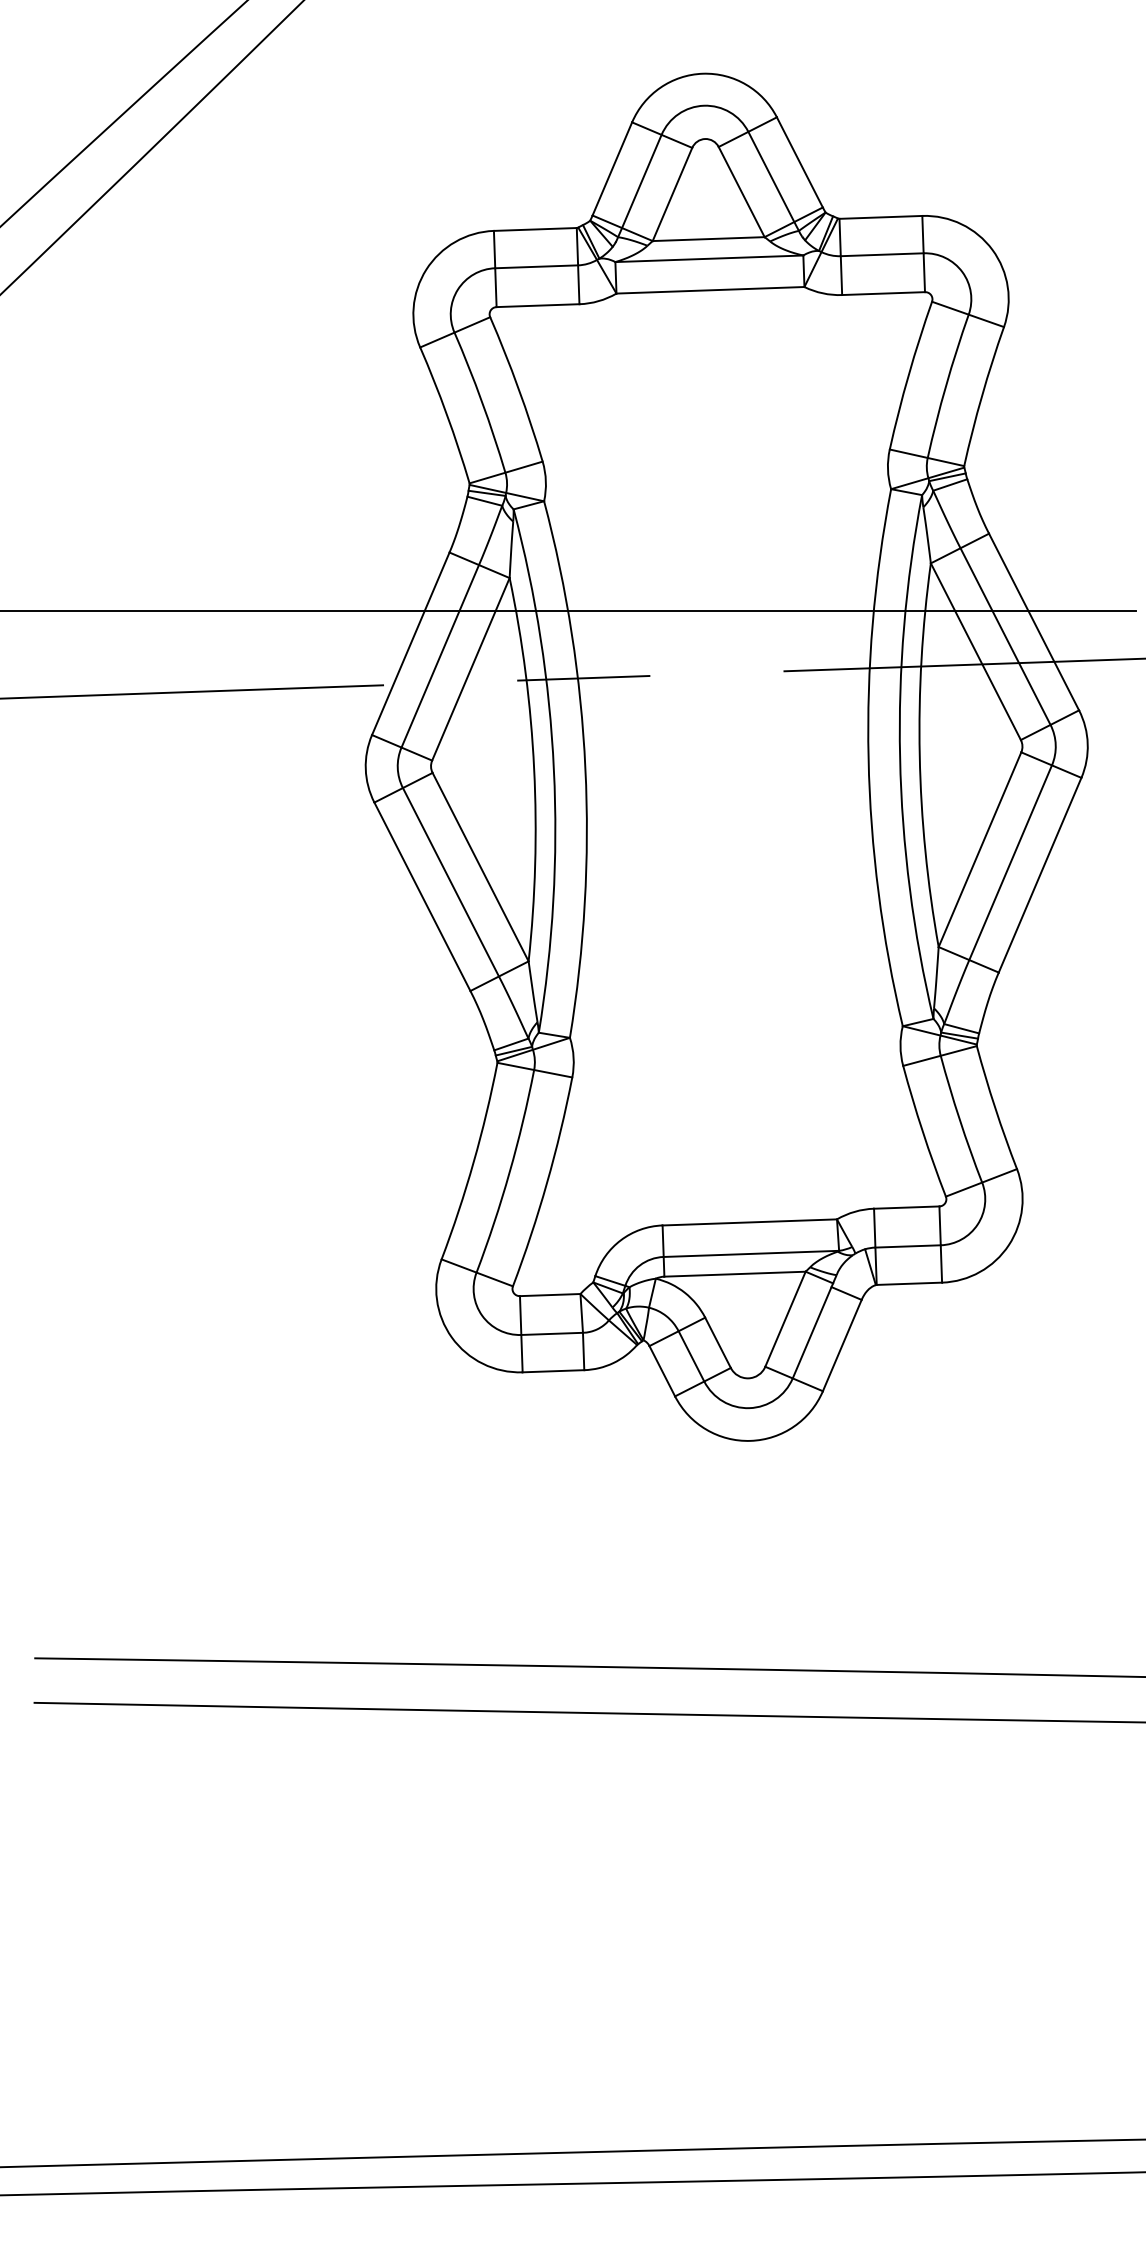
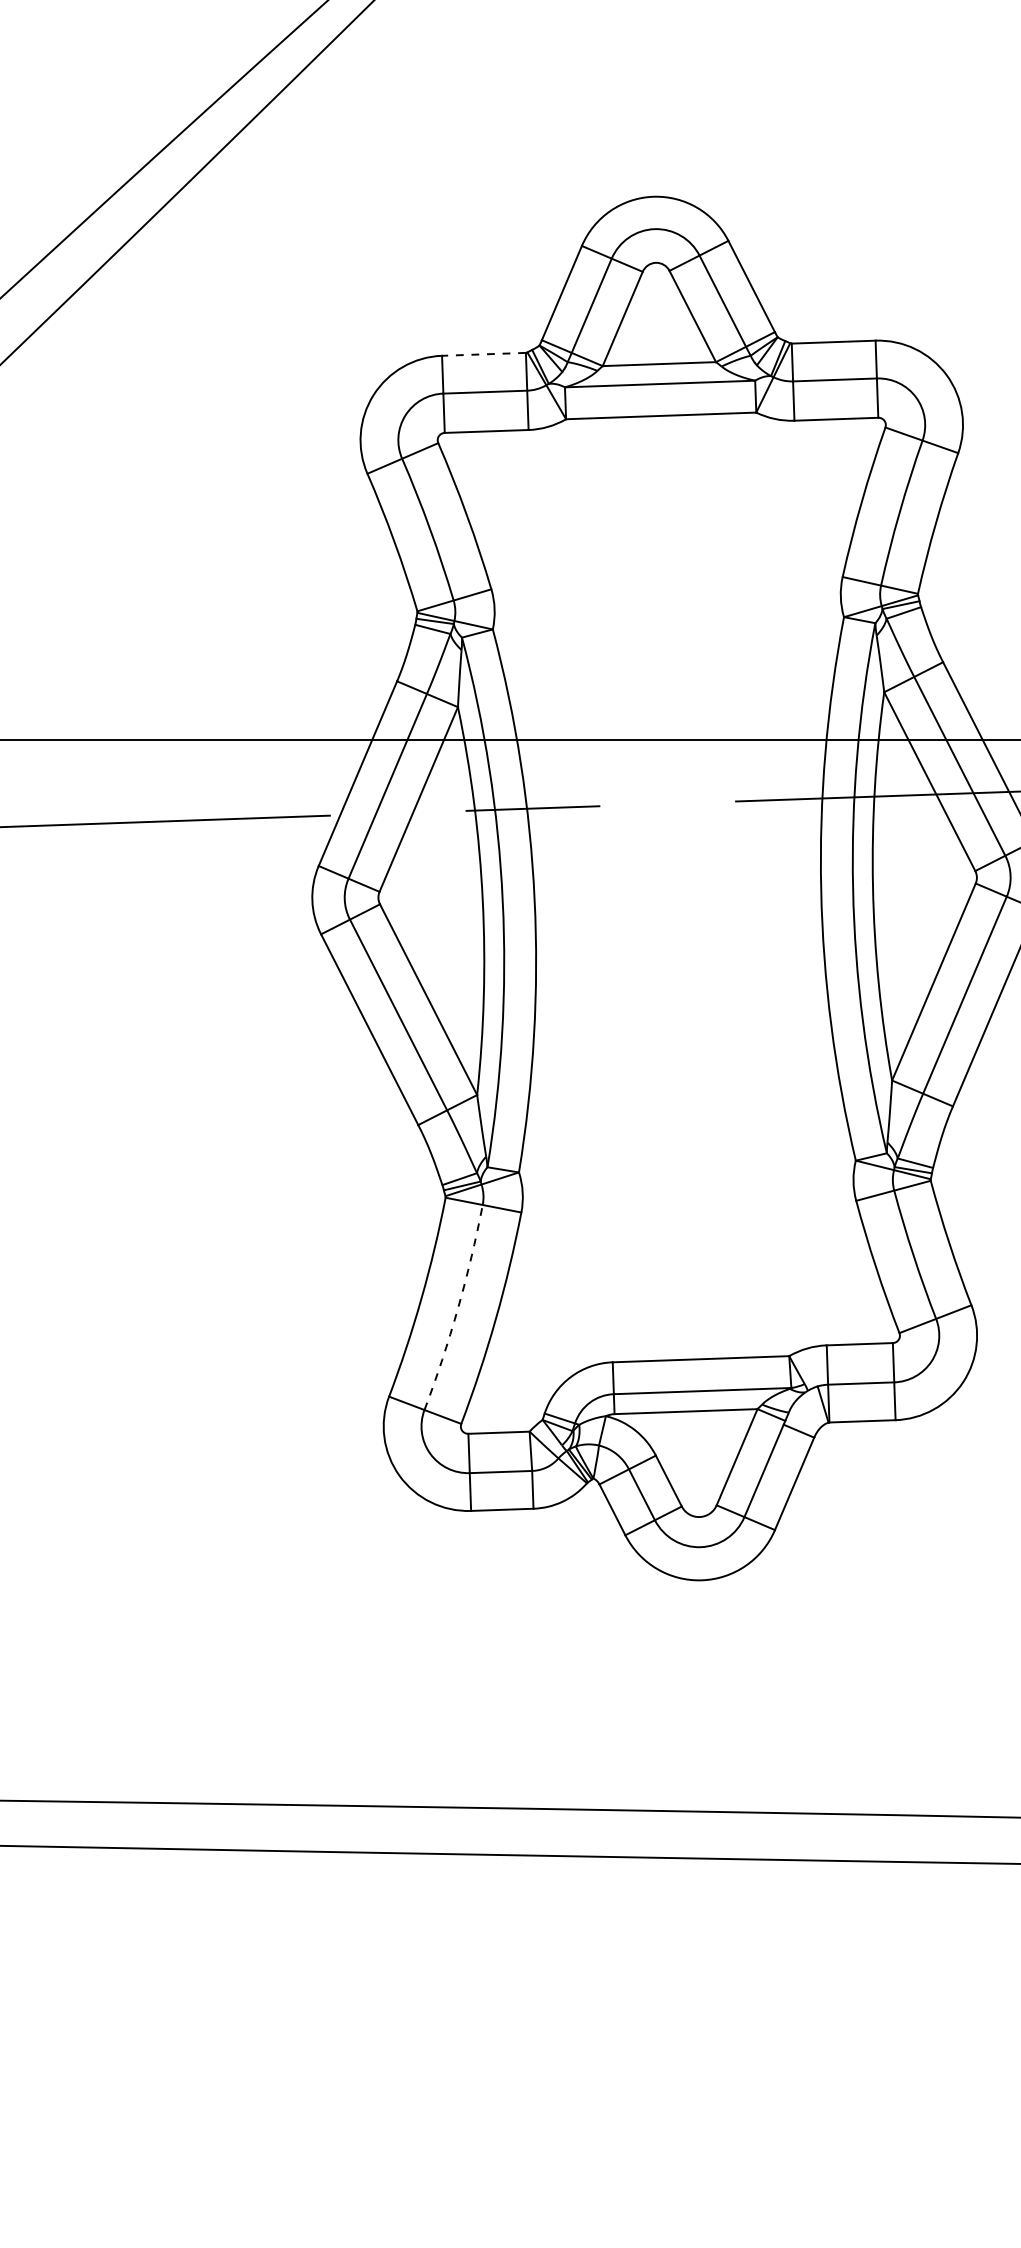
line: (534, 229) -> (483, 354), solid -> dashed
arc: (509, 1172) -> (457, 1308), solid -> dashed

